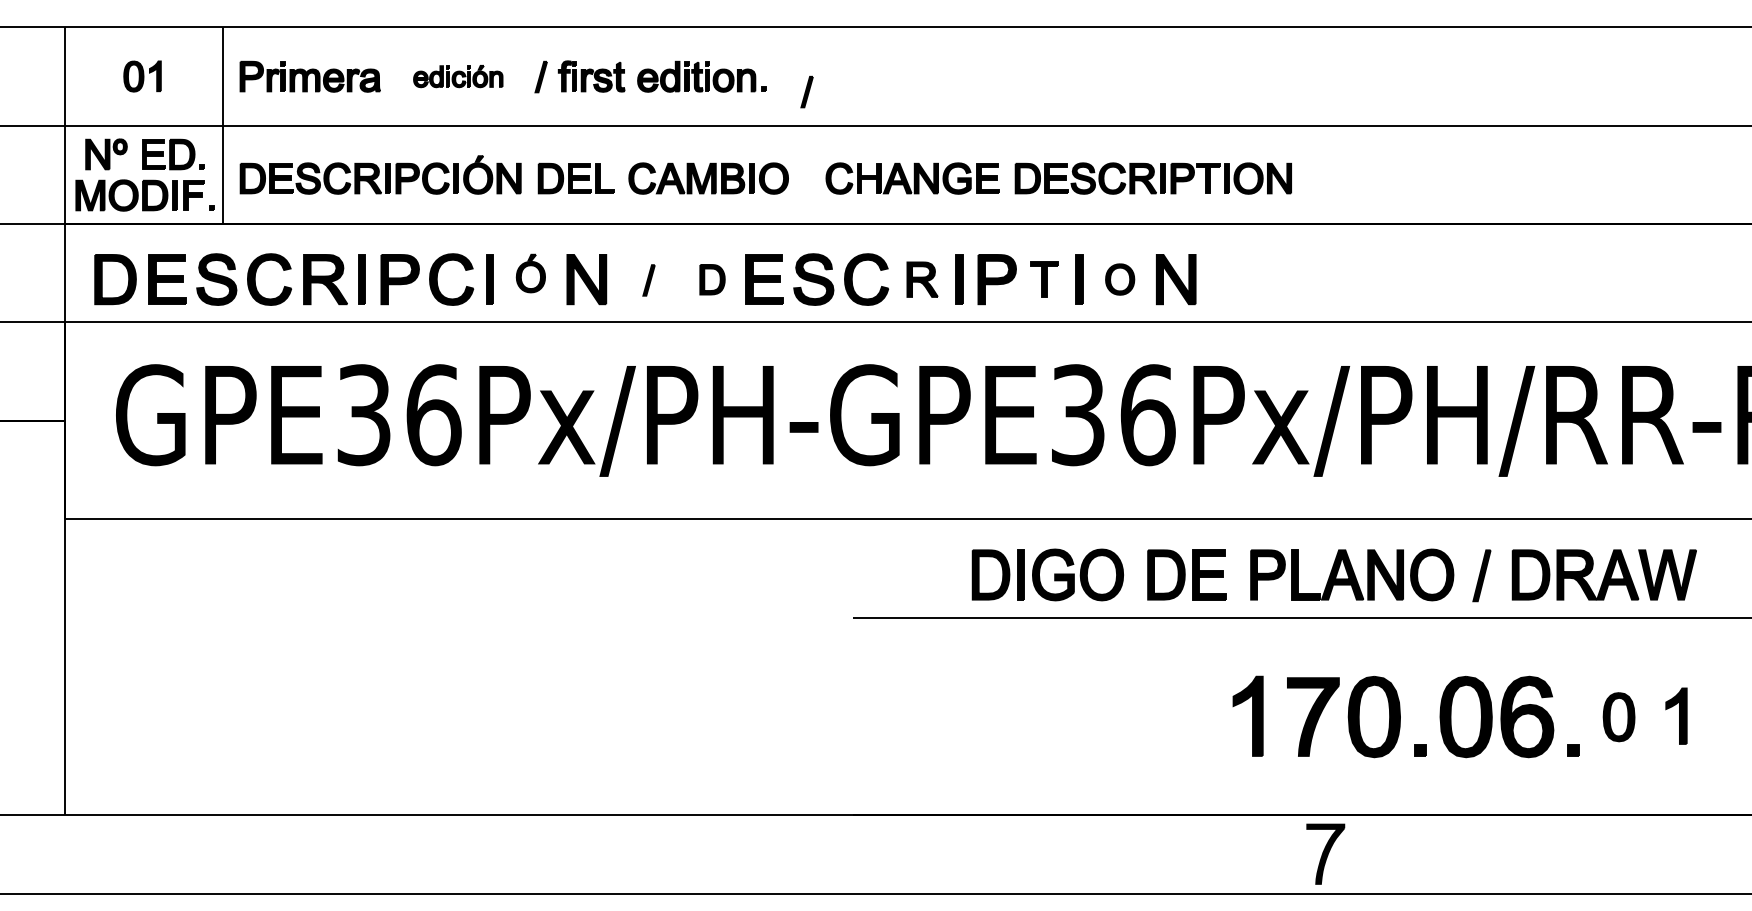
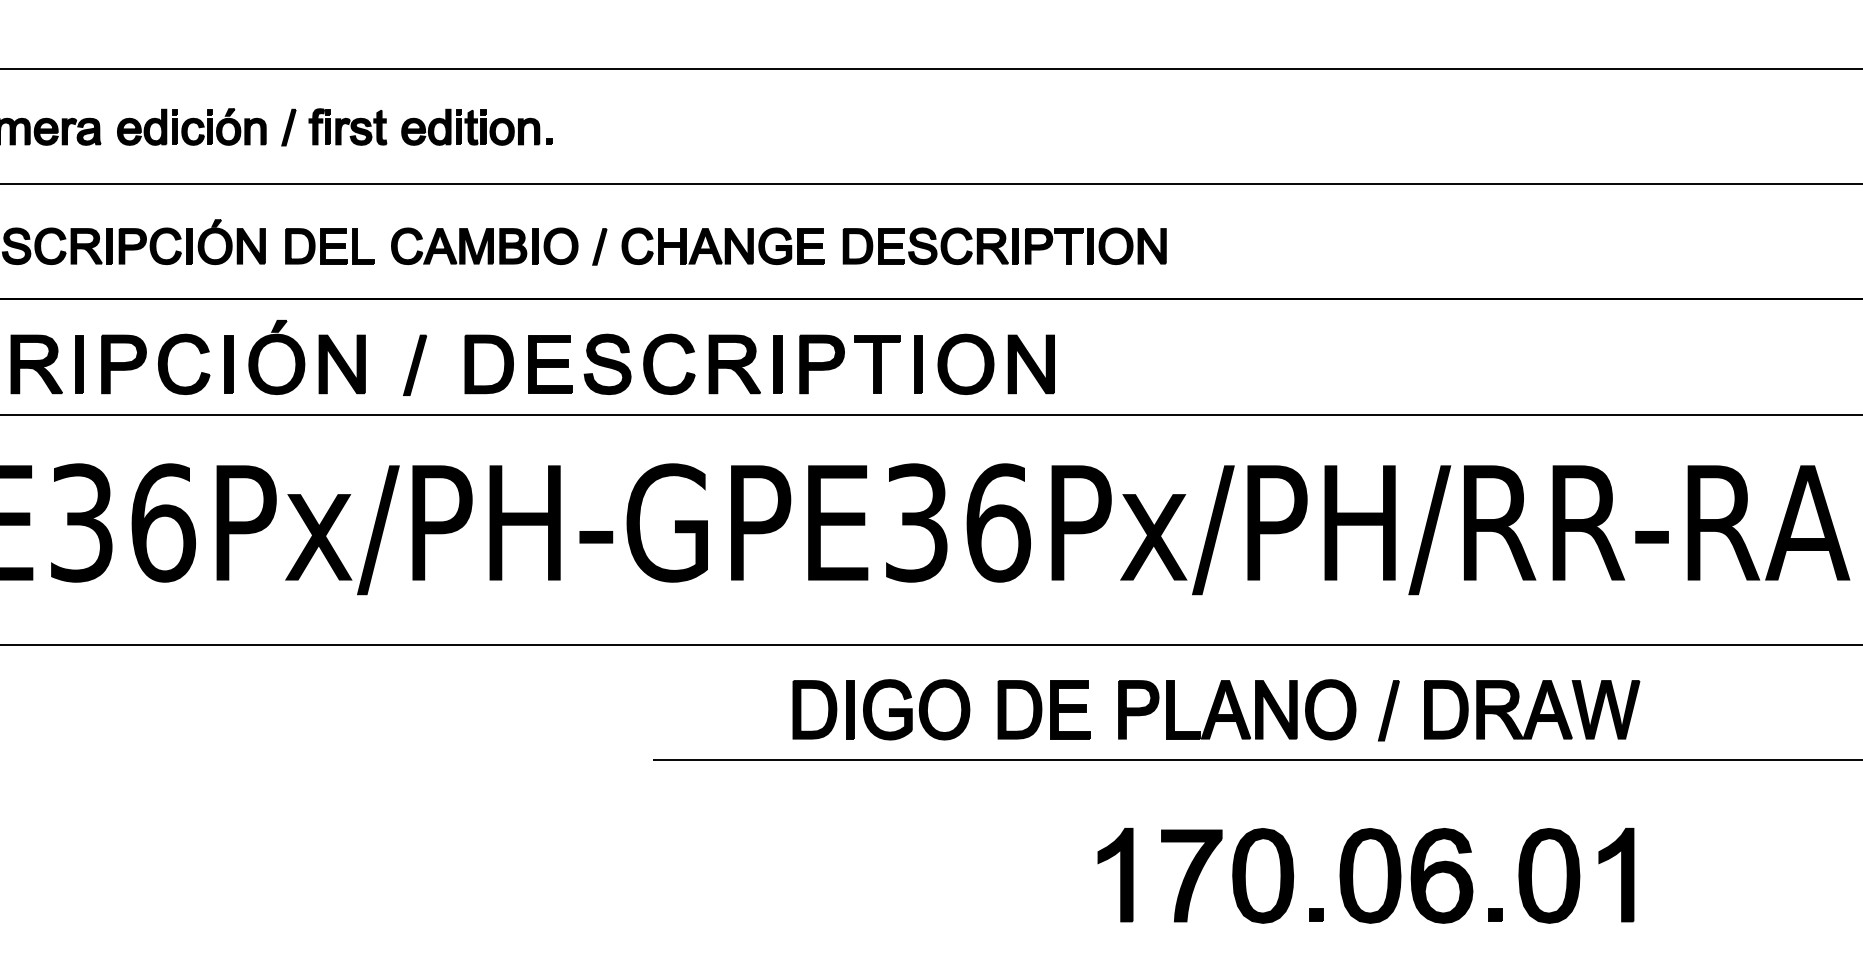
part: (458, 76) -> (192, 126), size x1.43
part: (806, 91) -> (599, 246), moved
part: (530, 273) -> (276, 357), size x1.67
part: (712, 279) -> (489, 364), size x1.67
part: (922, 279) -> (734, 364), size x1.43
part: (1044, 279) -> (877, 364), size x1.43
part: (1119, 279) -> (965, 364), size x1.67
part: (648, 280) -> (414, 365), size x1.67
part: (1676, 715) -> (1616, 874), size x1.43
part: (1618, 717) -> (1548, 876), size x1.67

